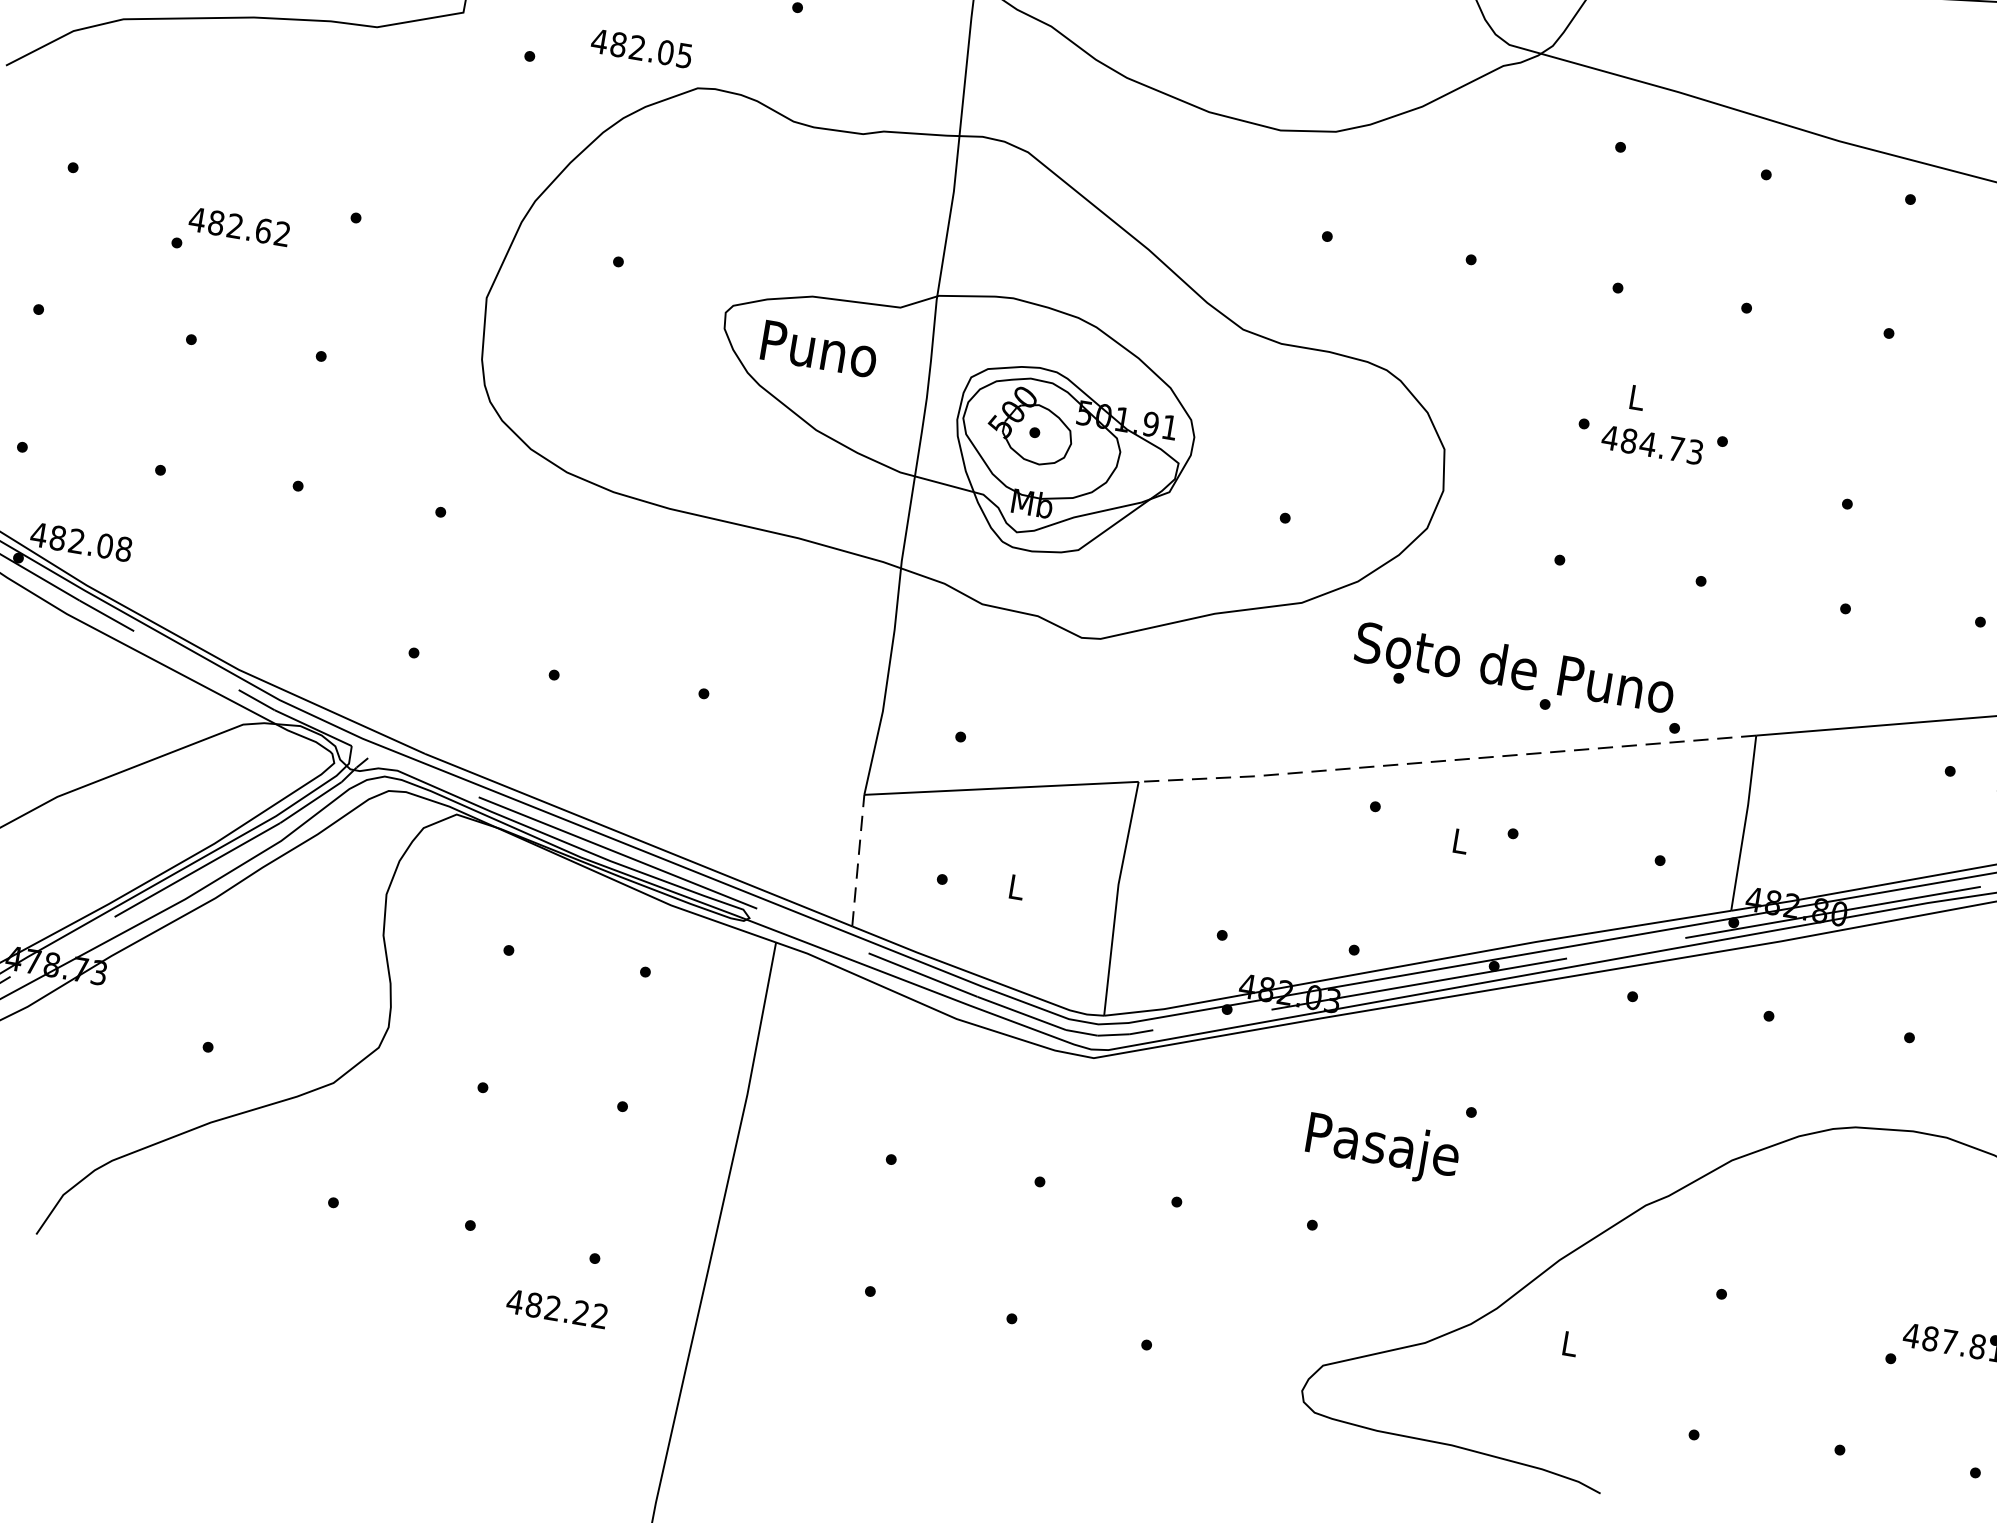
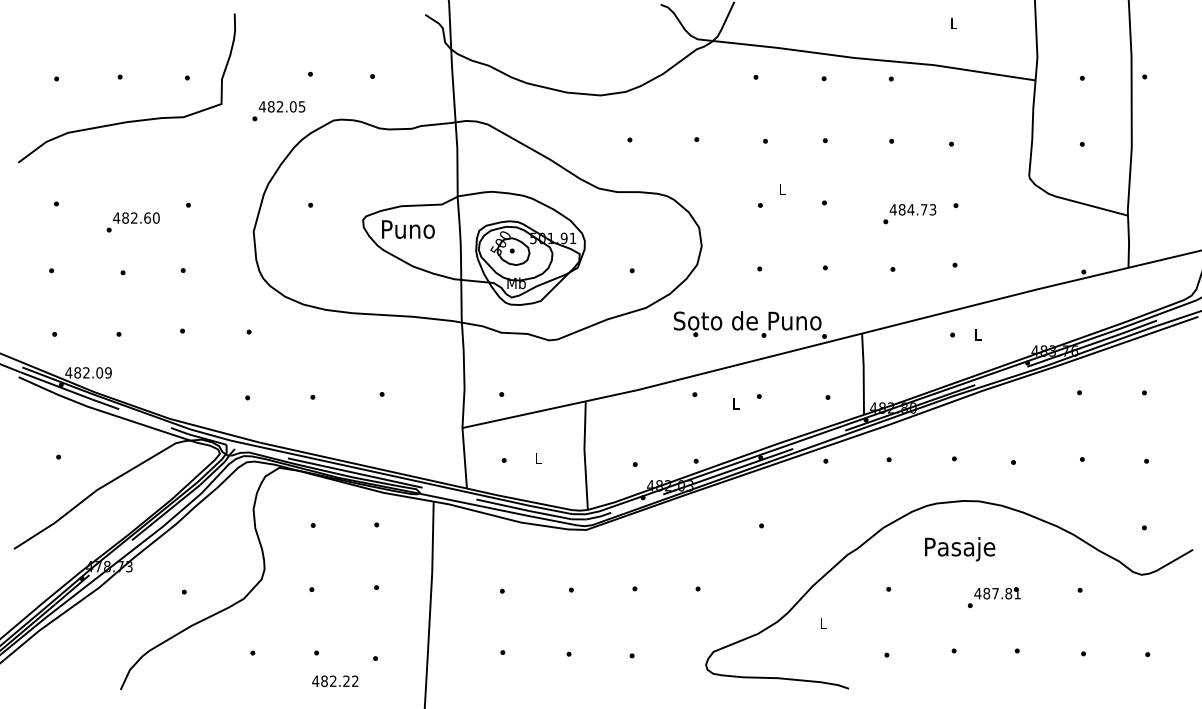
text: (640, 47) -> (281, 106), moved
text: (283, 232) -> (156, 217), 482.62 -> 482.60
text: (1651, 444) -> (912, 209), moved
text: (124, 548) -> (108, 372), 482.08 -> 482.09
line: (1444, 760) -> (722, 368), dashed -> solid
line: (858, 858) -> (464, 457), dashed -> solid
text: (1383, 1149) -> (960, 549), moved
text: (557, 1307) -> (335, 680), moved

